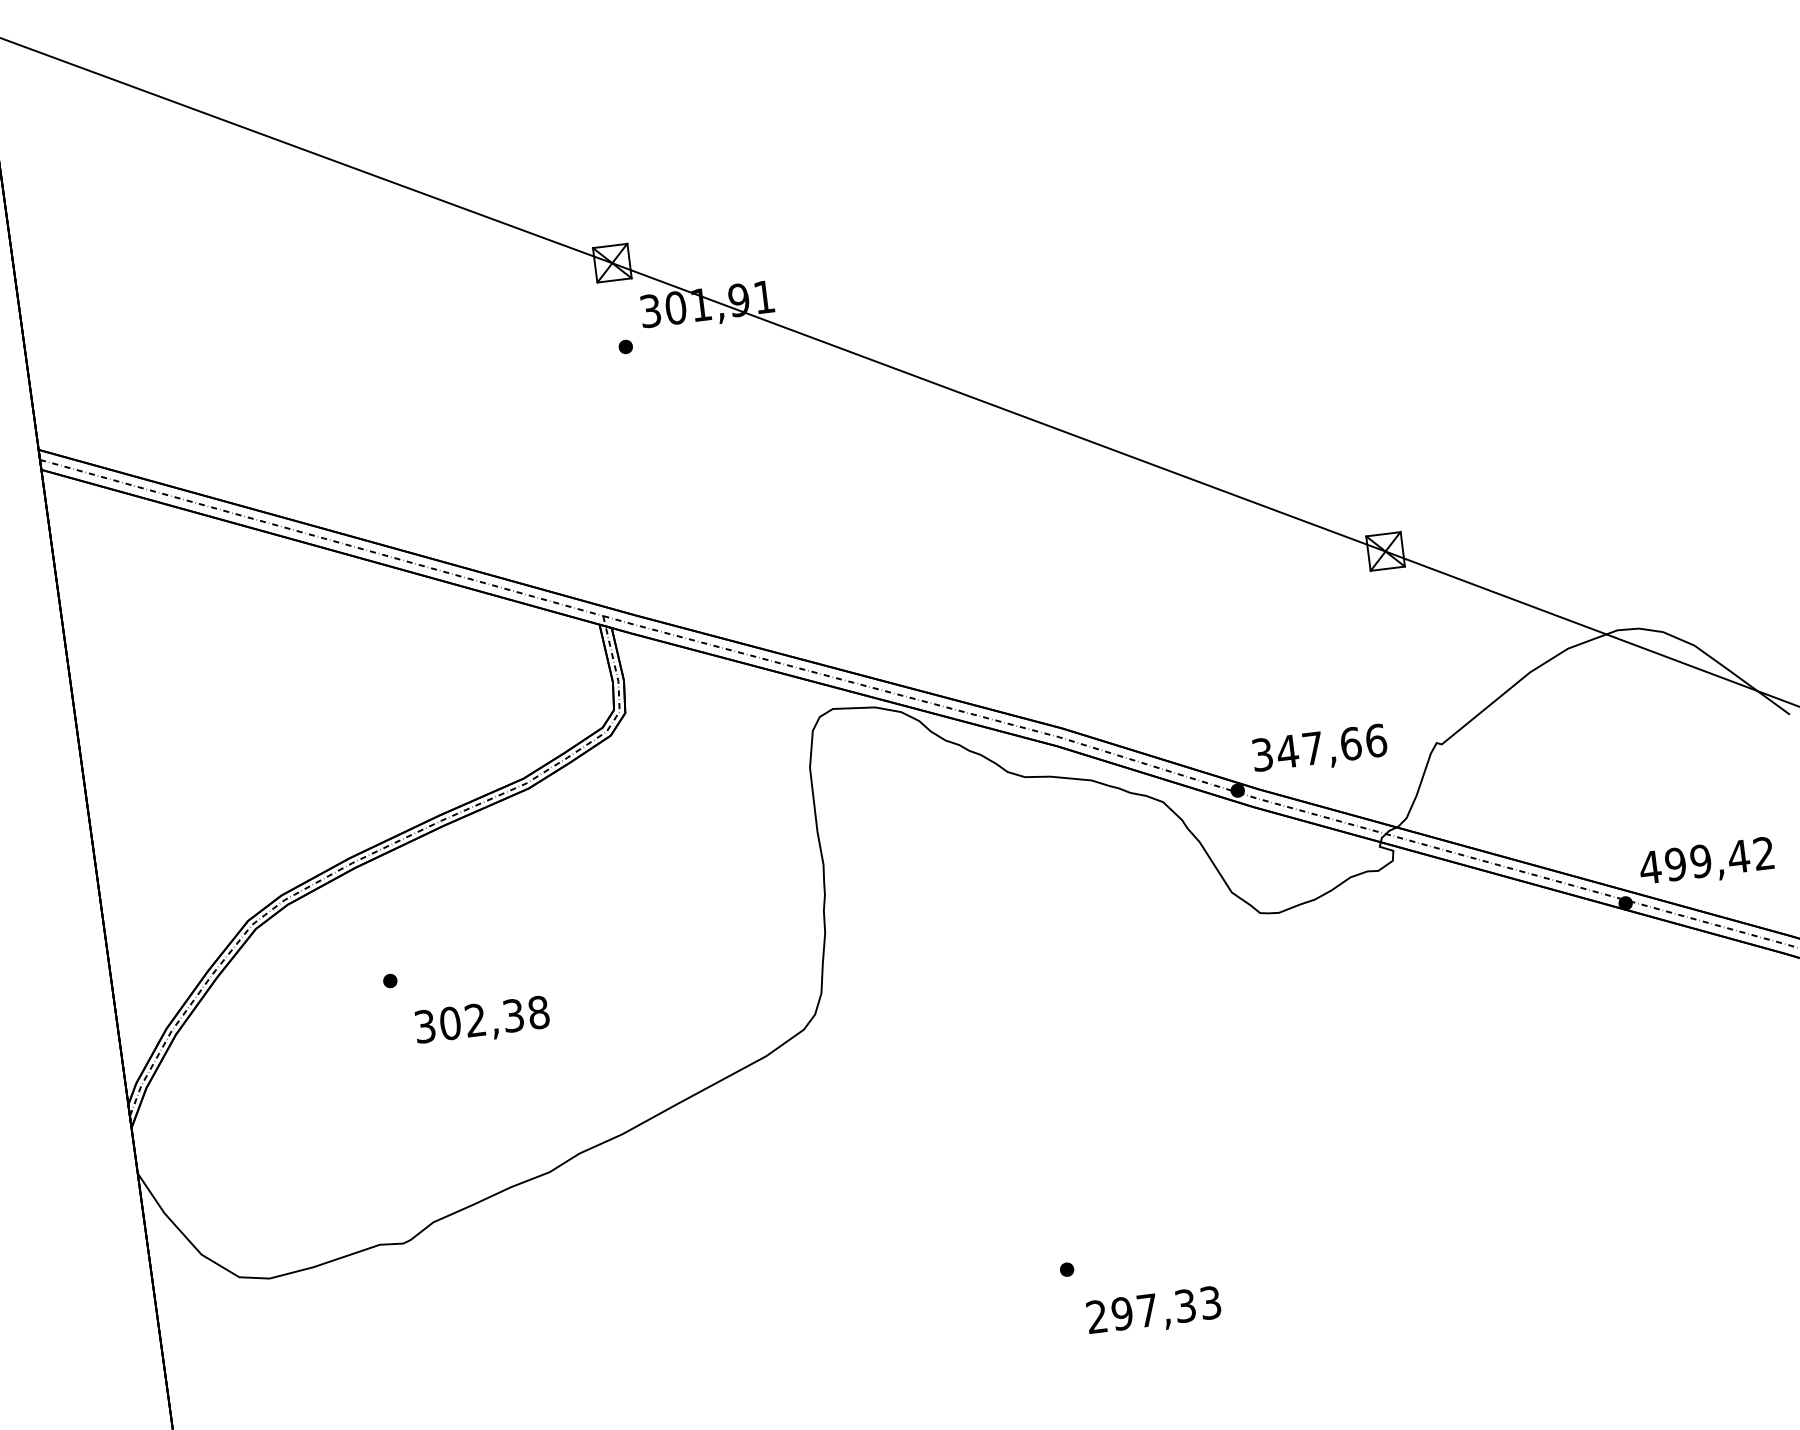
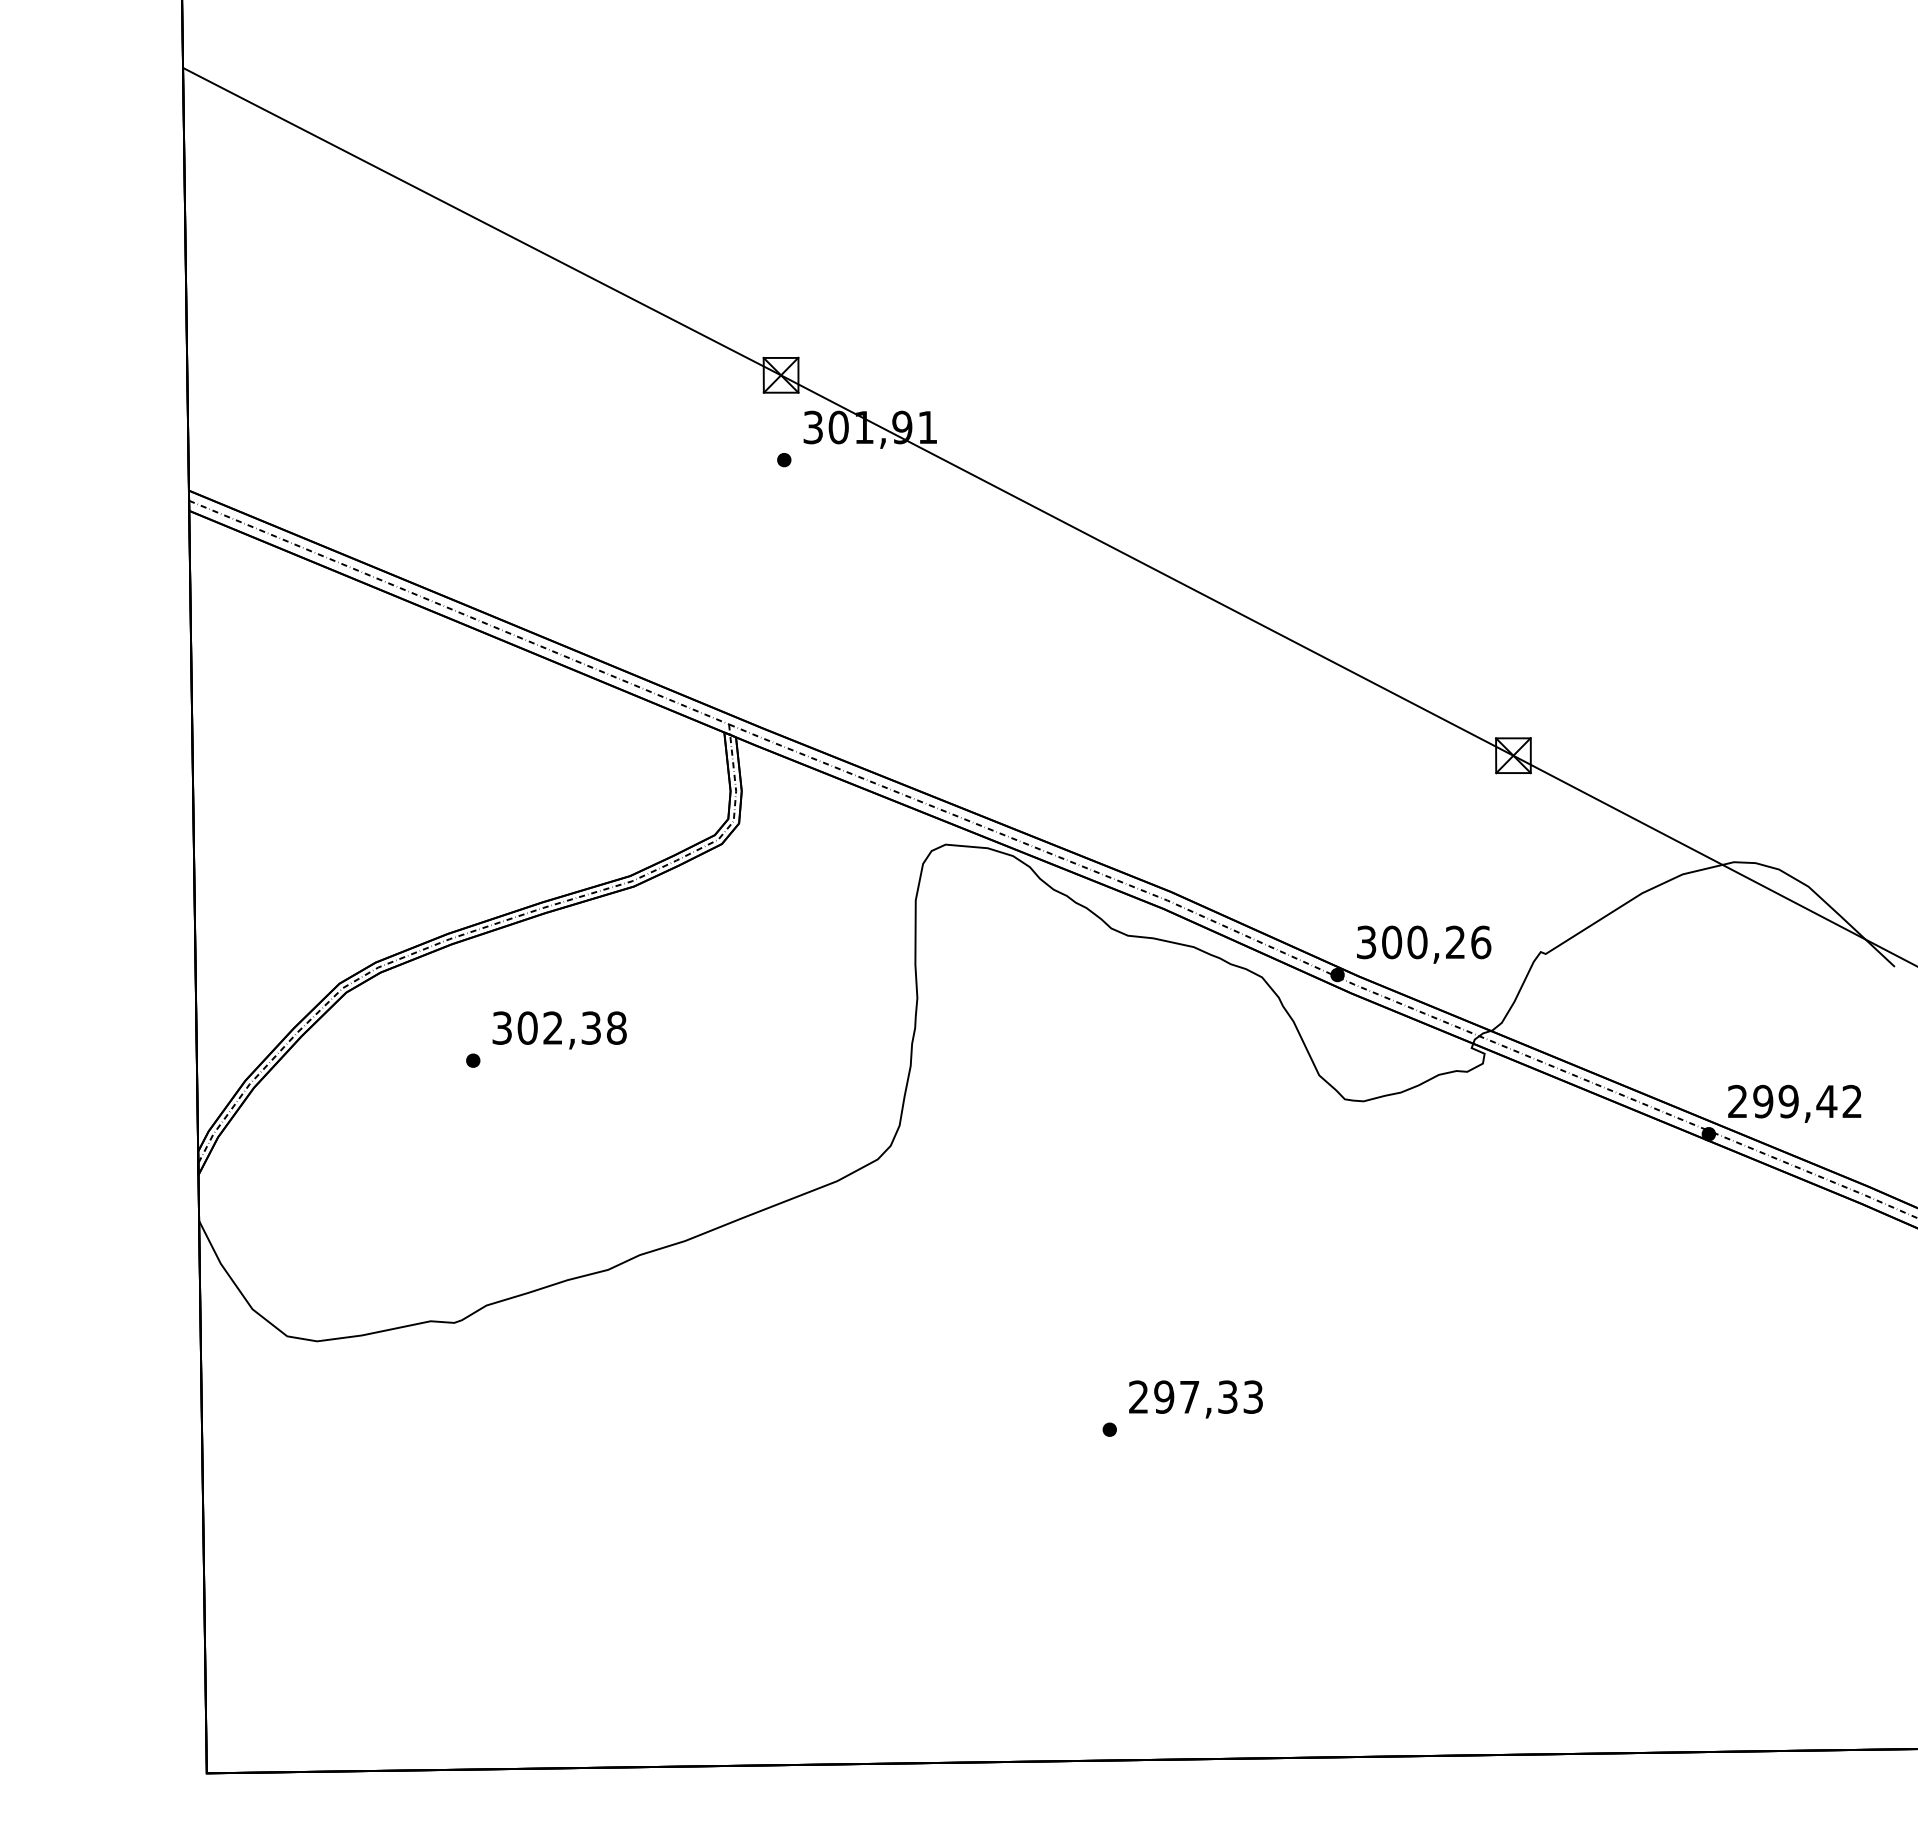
text: (1319, 747) -> (1423, 942), 347,66 -> 300,26
text: (1650, 866) -> (1737, 1100), 499,42 -> 299,42
text: (482, 1021) -> (559, 1030), moved
text: (1153, 1312) -> (1195, 1399), moved

